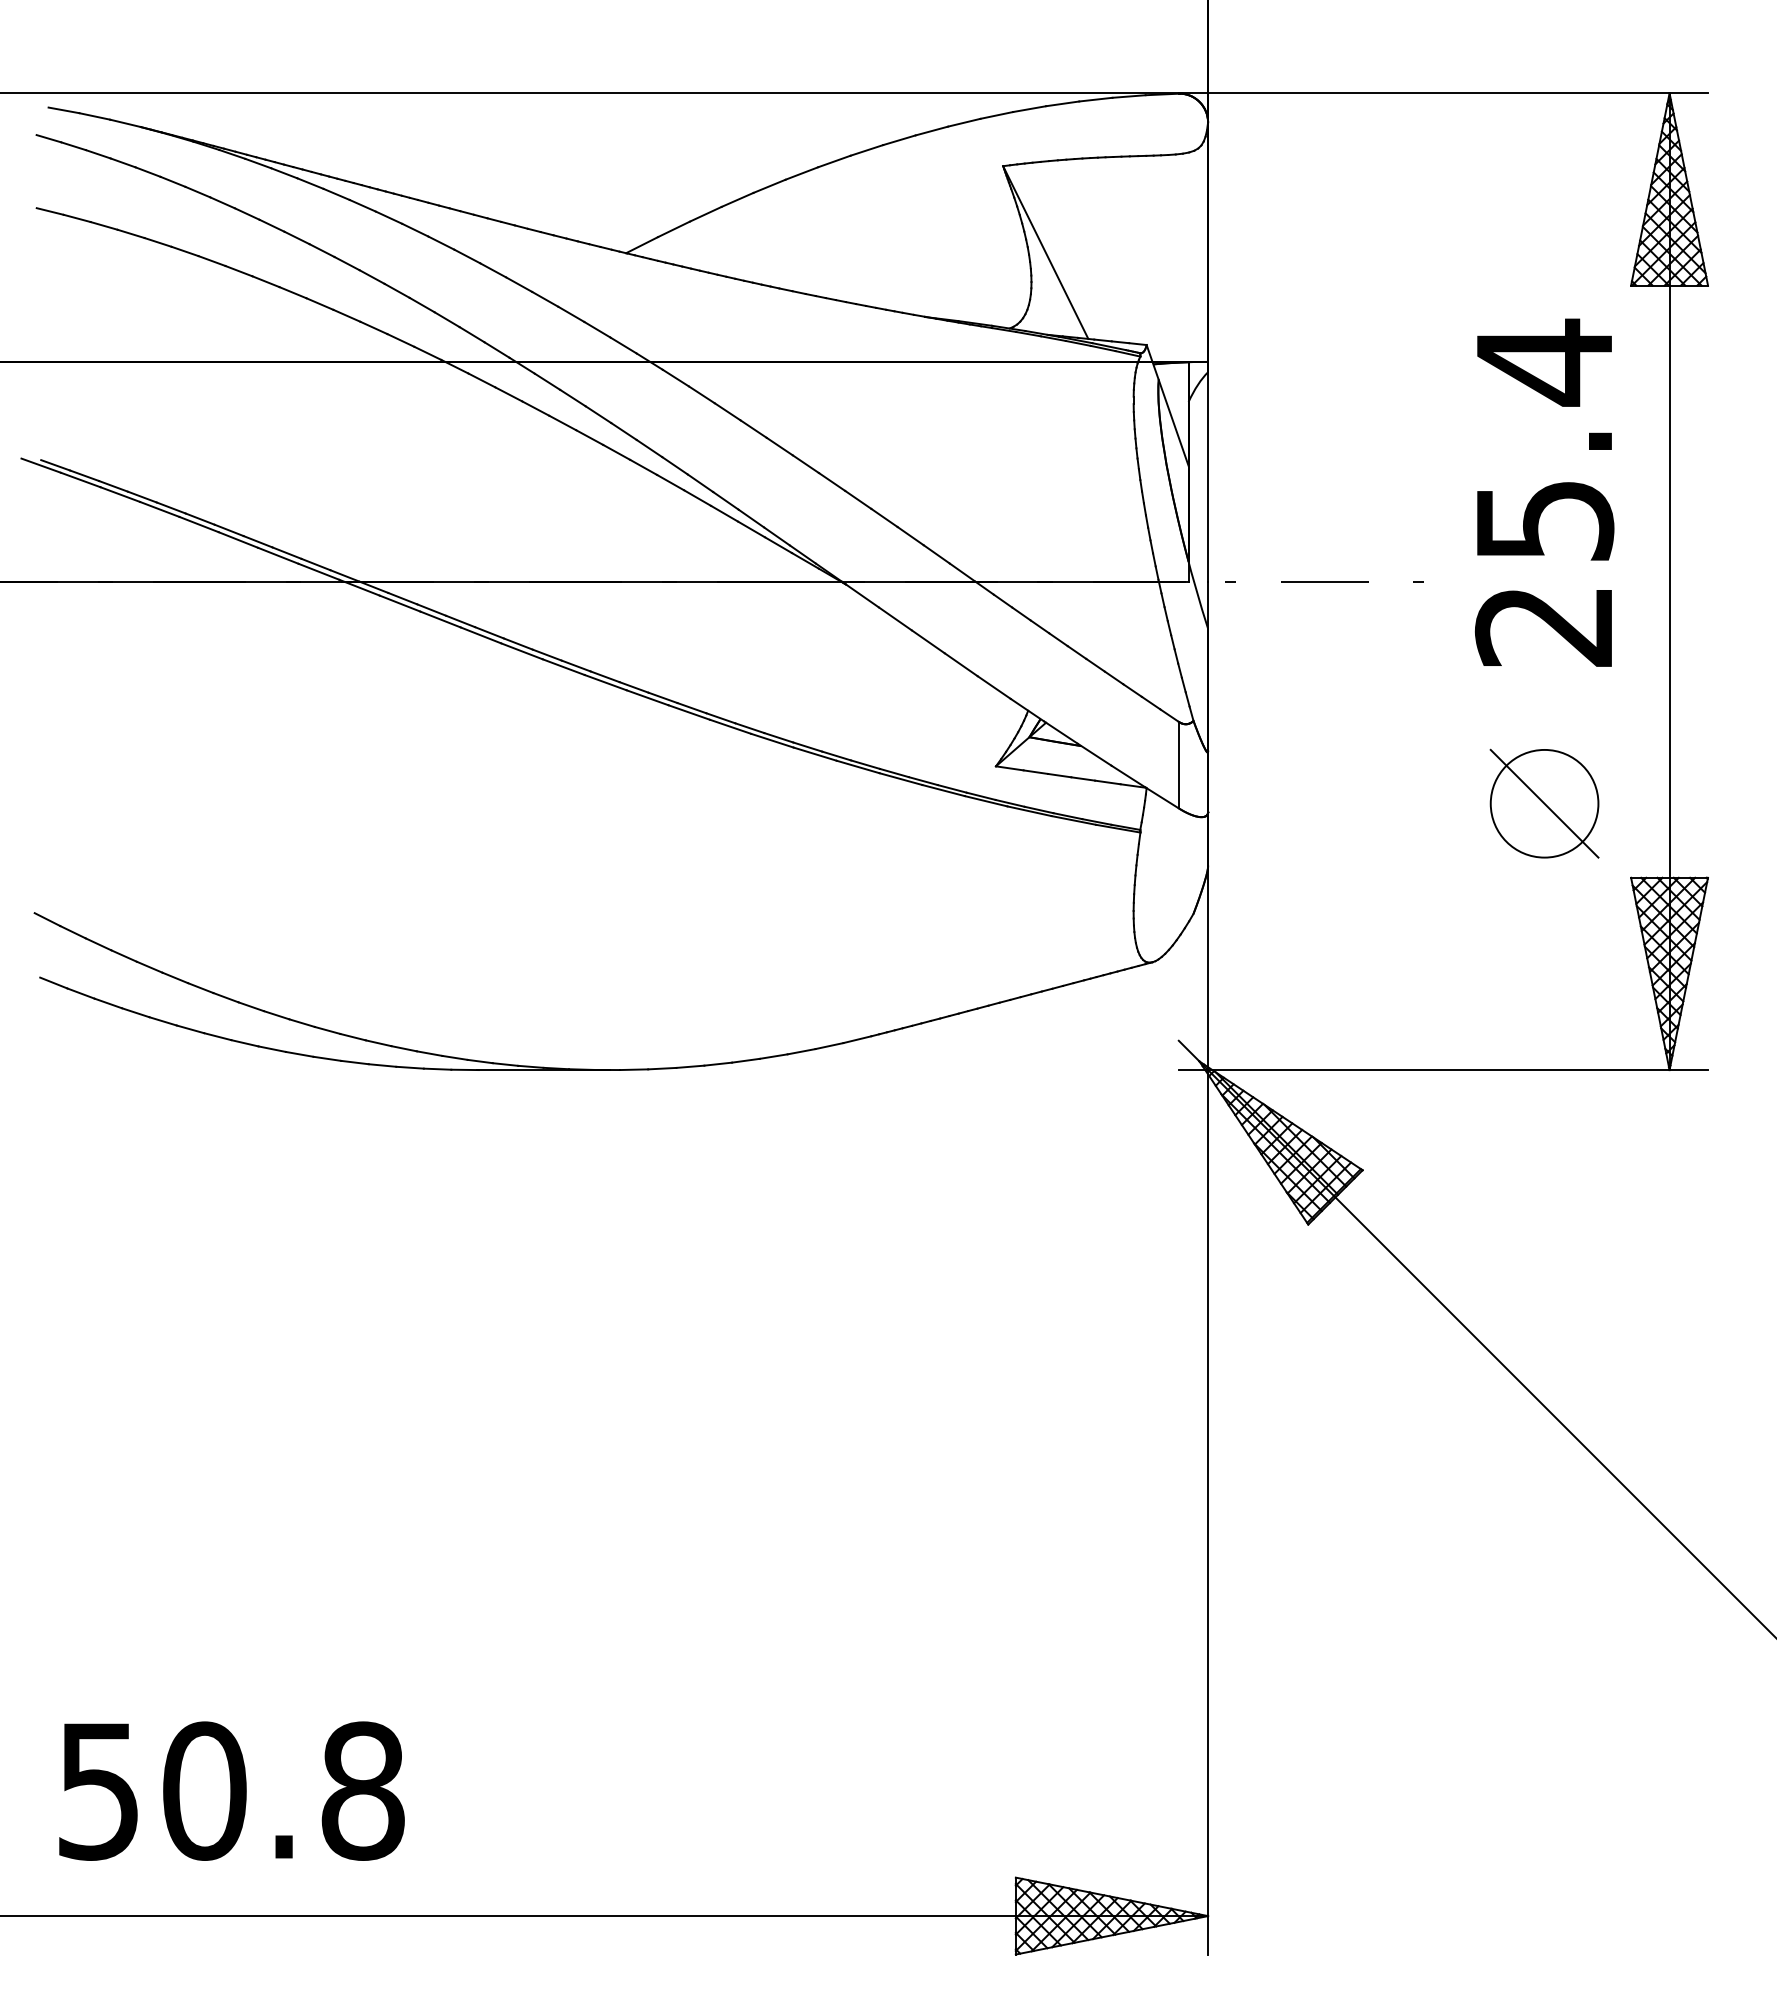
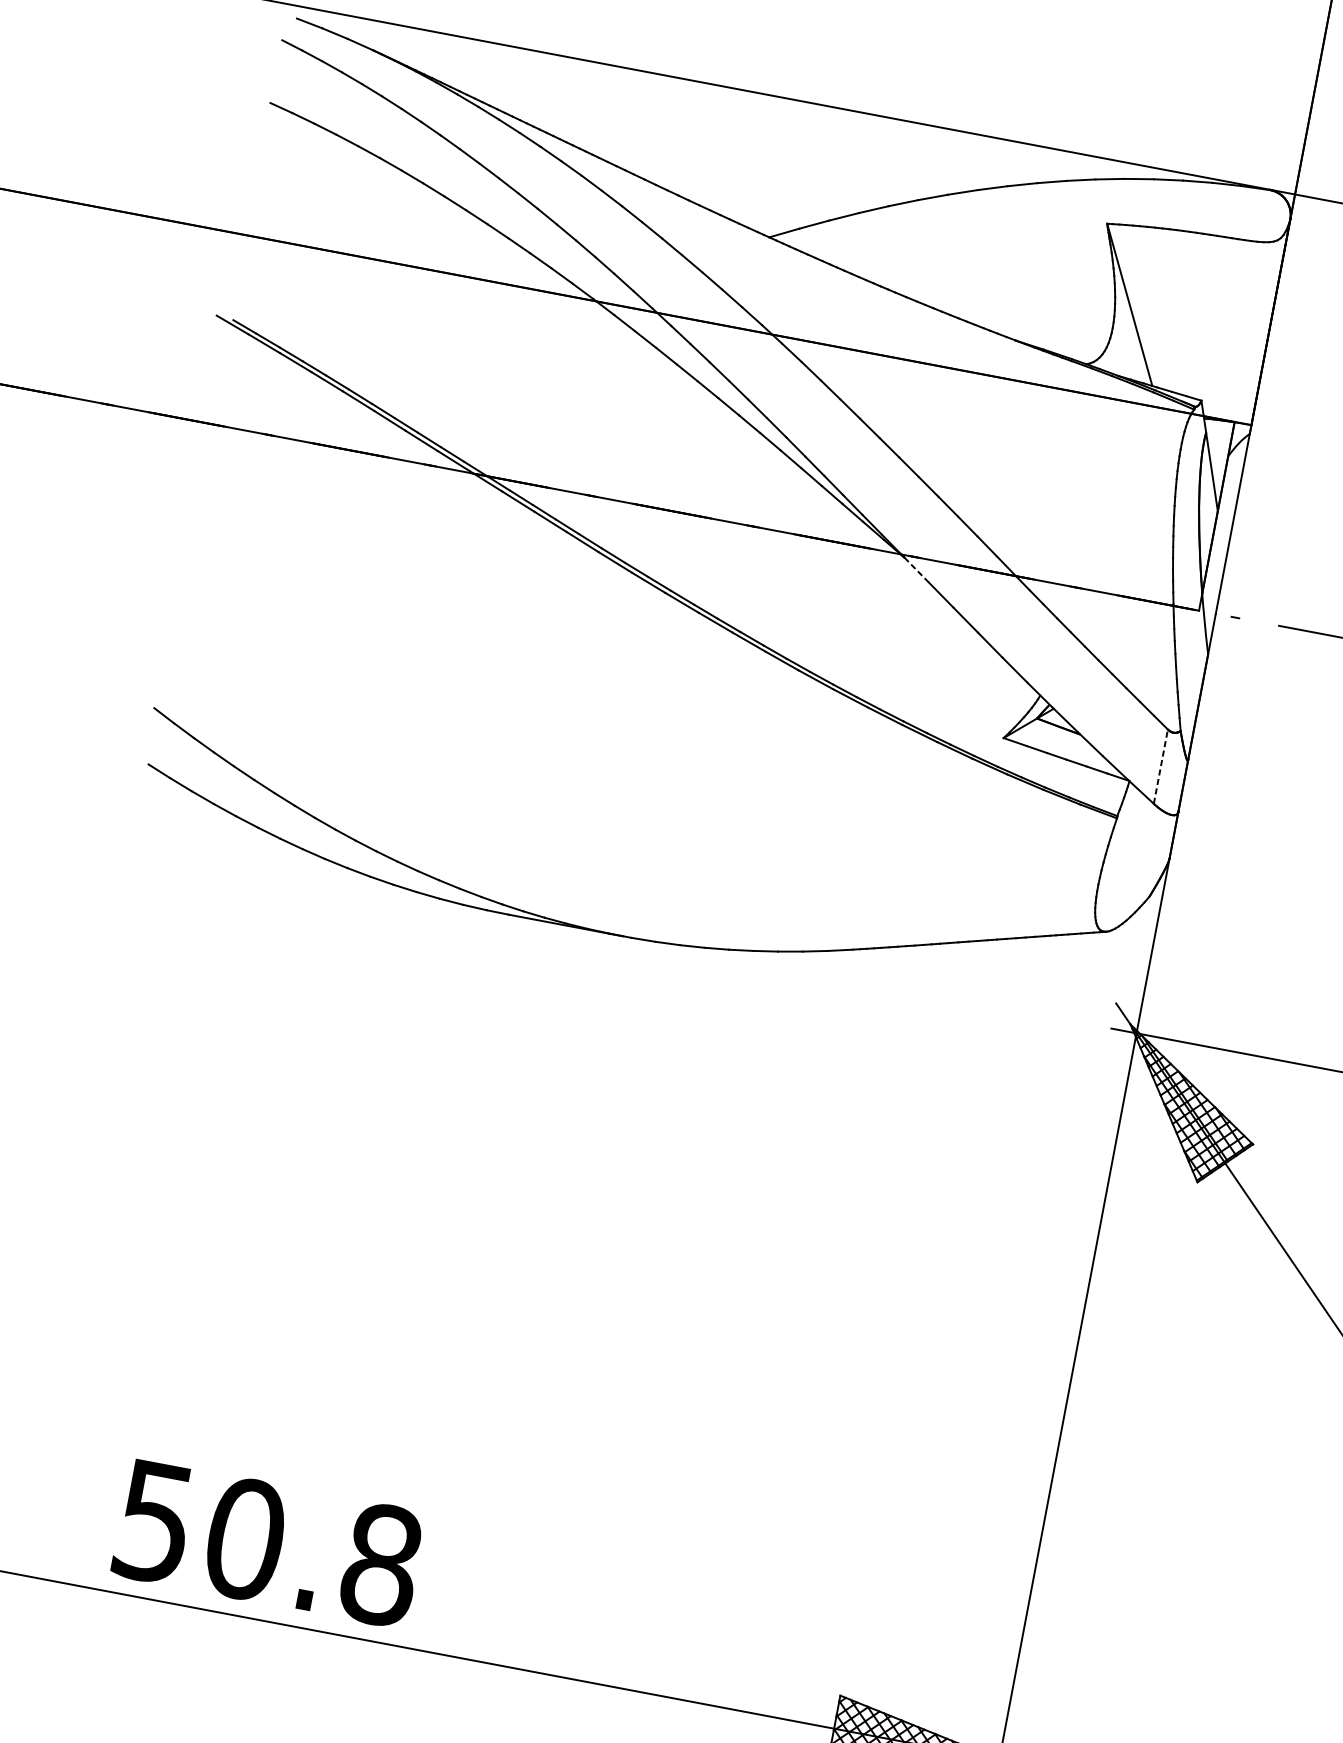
line: (862, 595) -> (916, 569), solid -> dashed
line: (1178, 764) -> (1160, 766), solid -> dashed
text: (231, 1790) -> (268, 1543), moved

